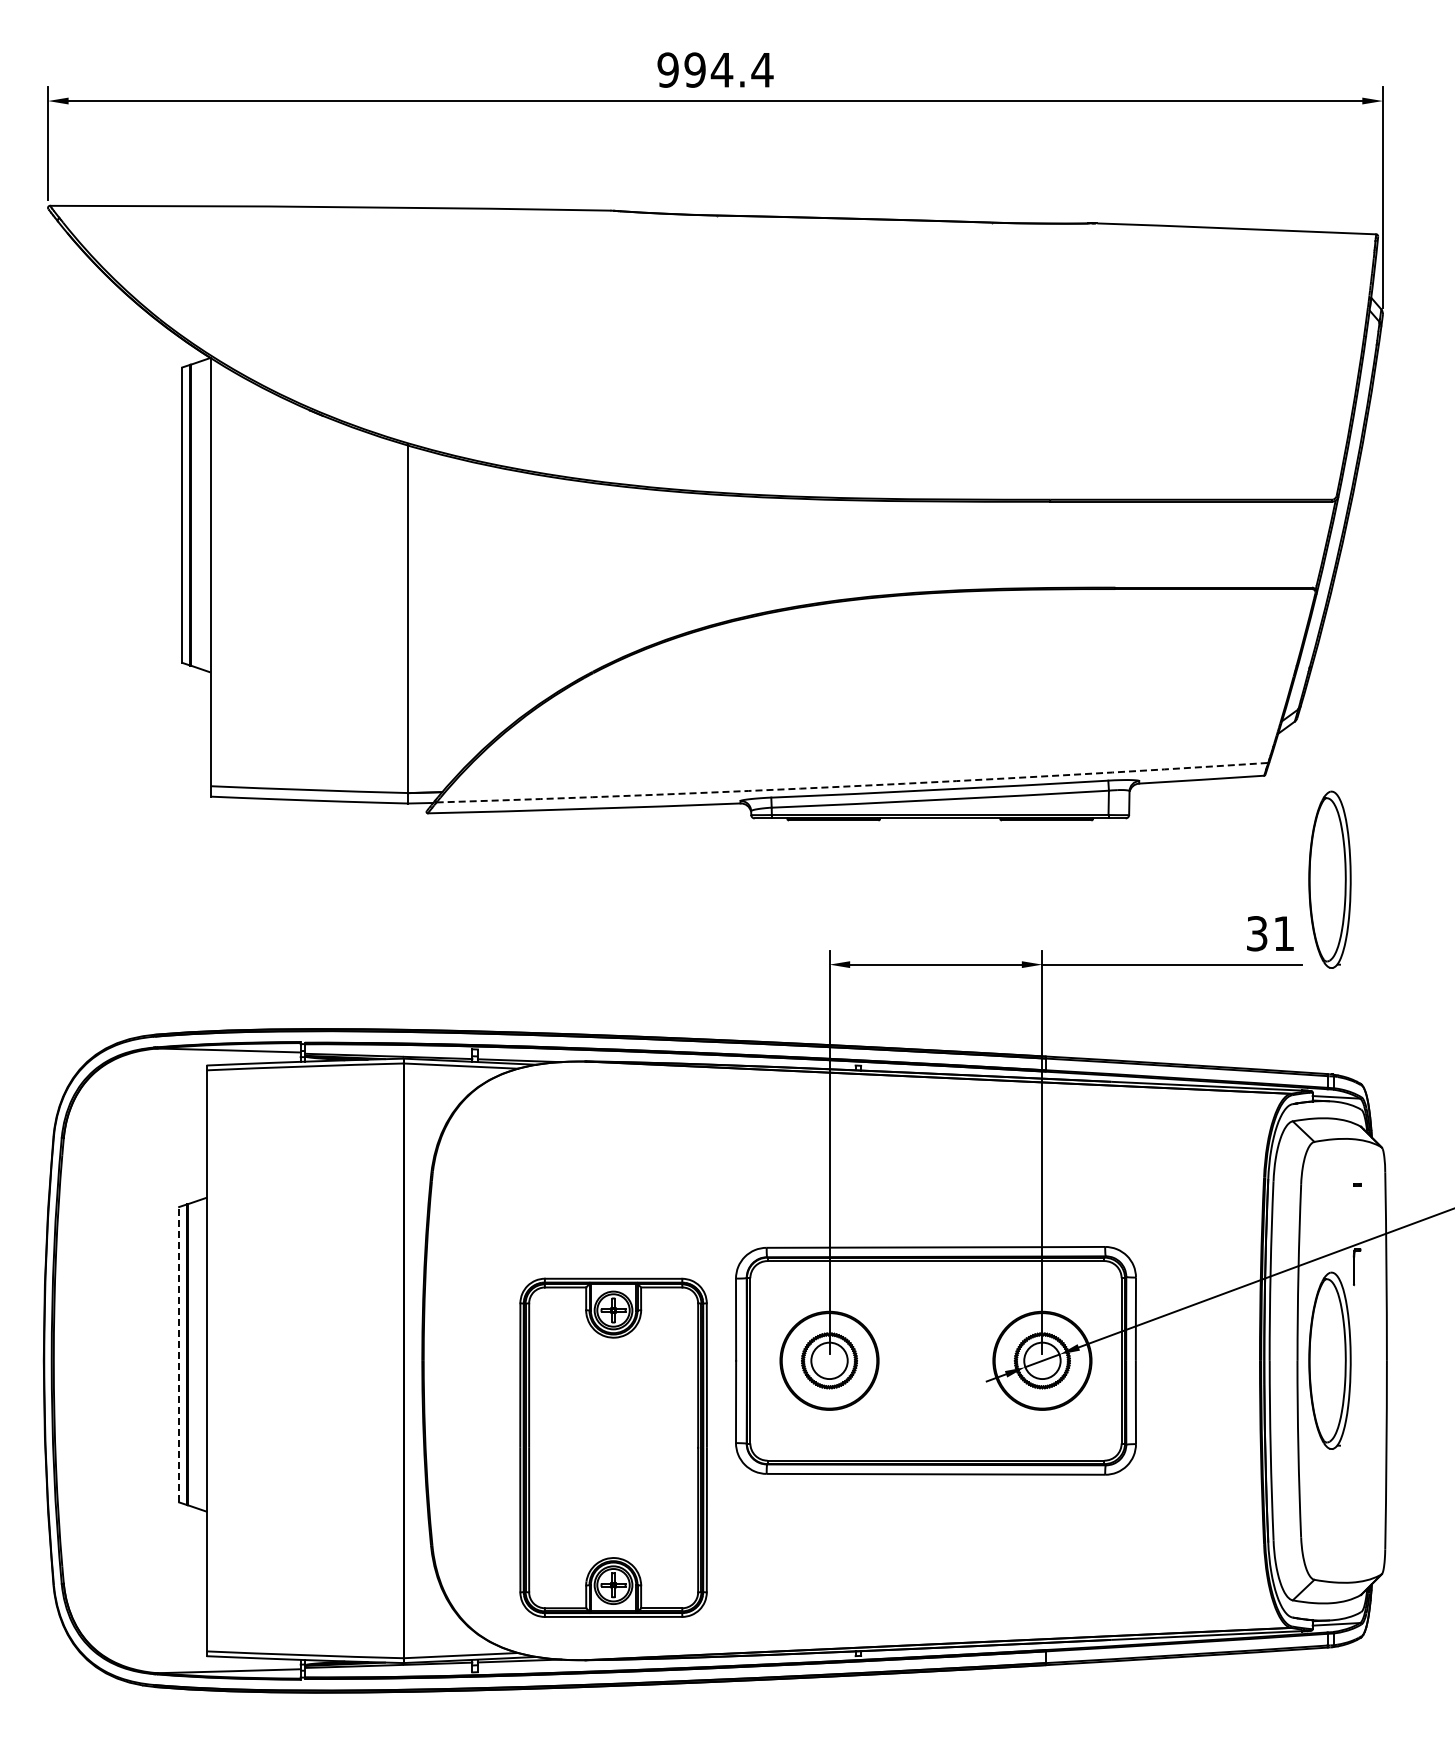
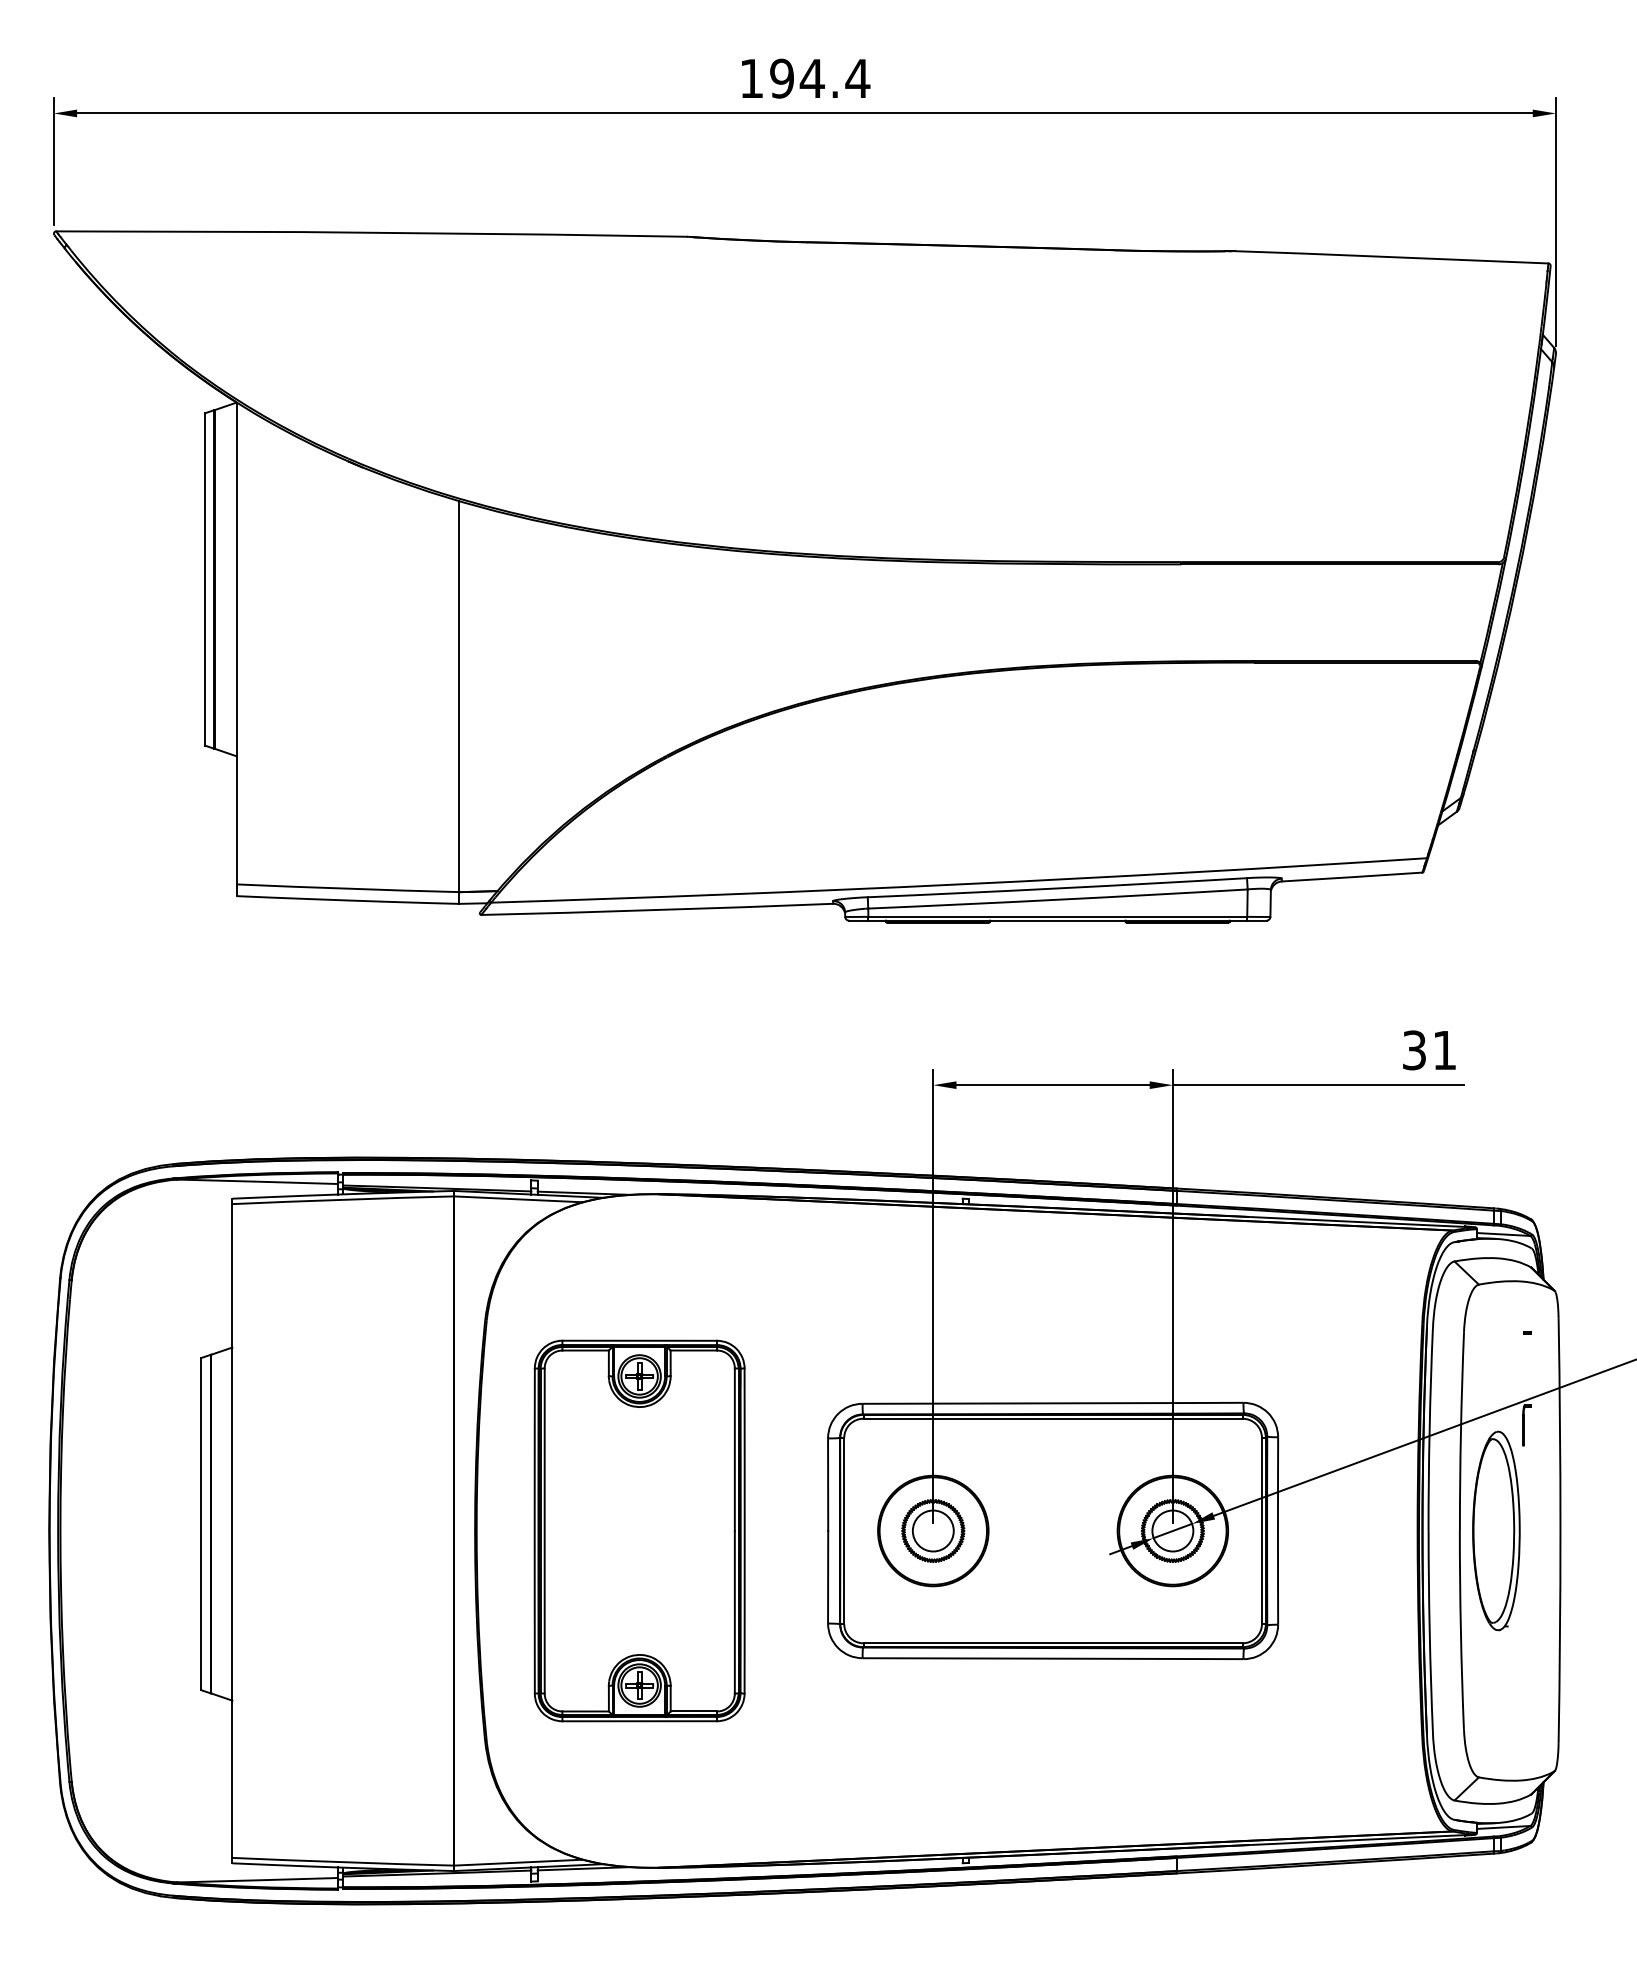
text: (667, 69) -> (750, 77), 994.4 -> 194.4
arc: (852, 786) -> (959, 884), dashed -> solid
part: (1329, 879) -> (1495, 989), removed
line: (179, 1354) -> (201, 1523), dashed -> solid
part: (613, 1447) -> (639, 1530), moved

